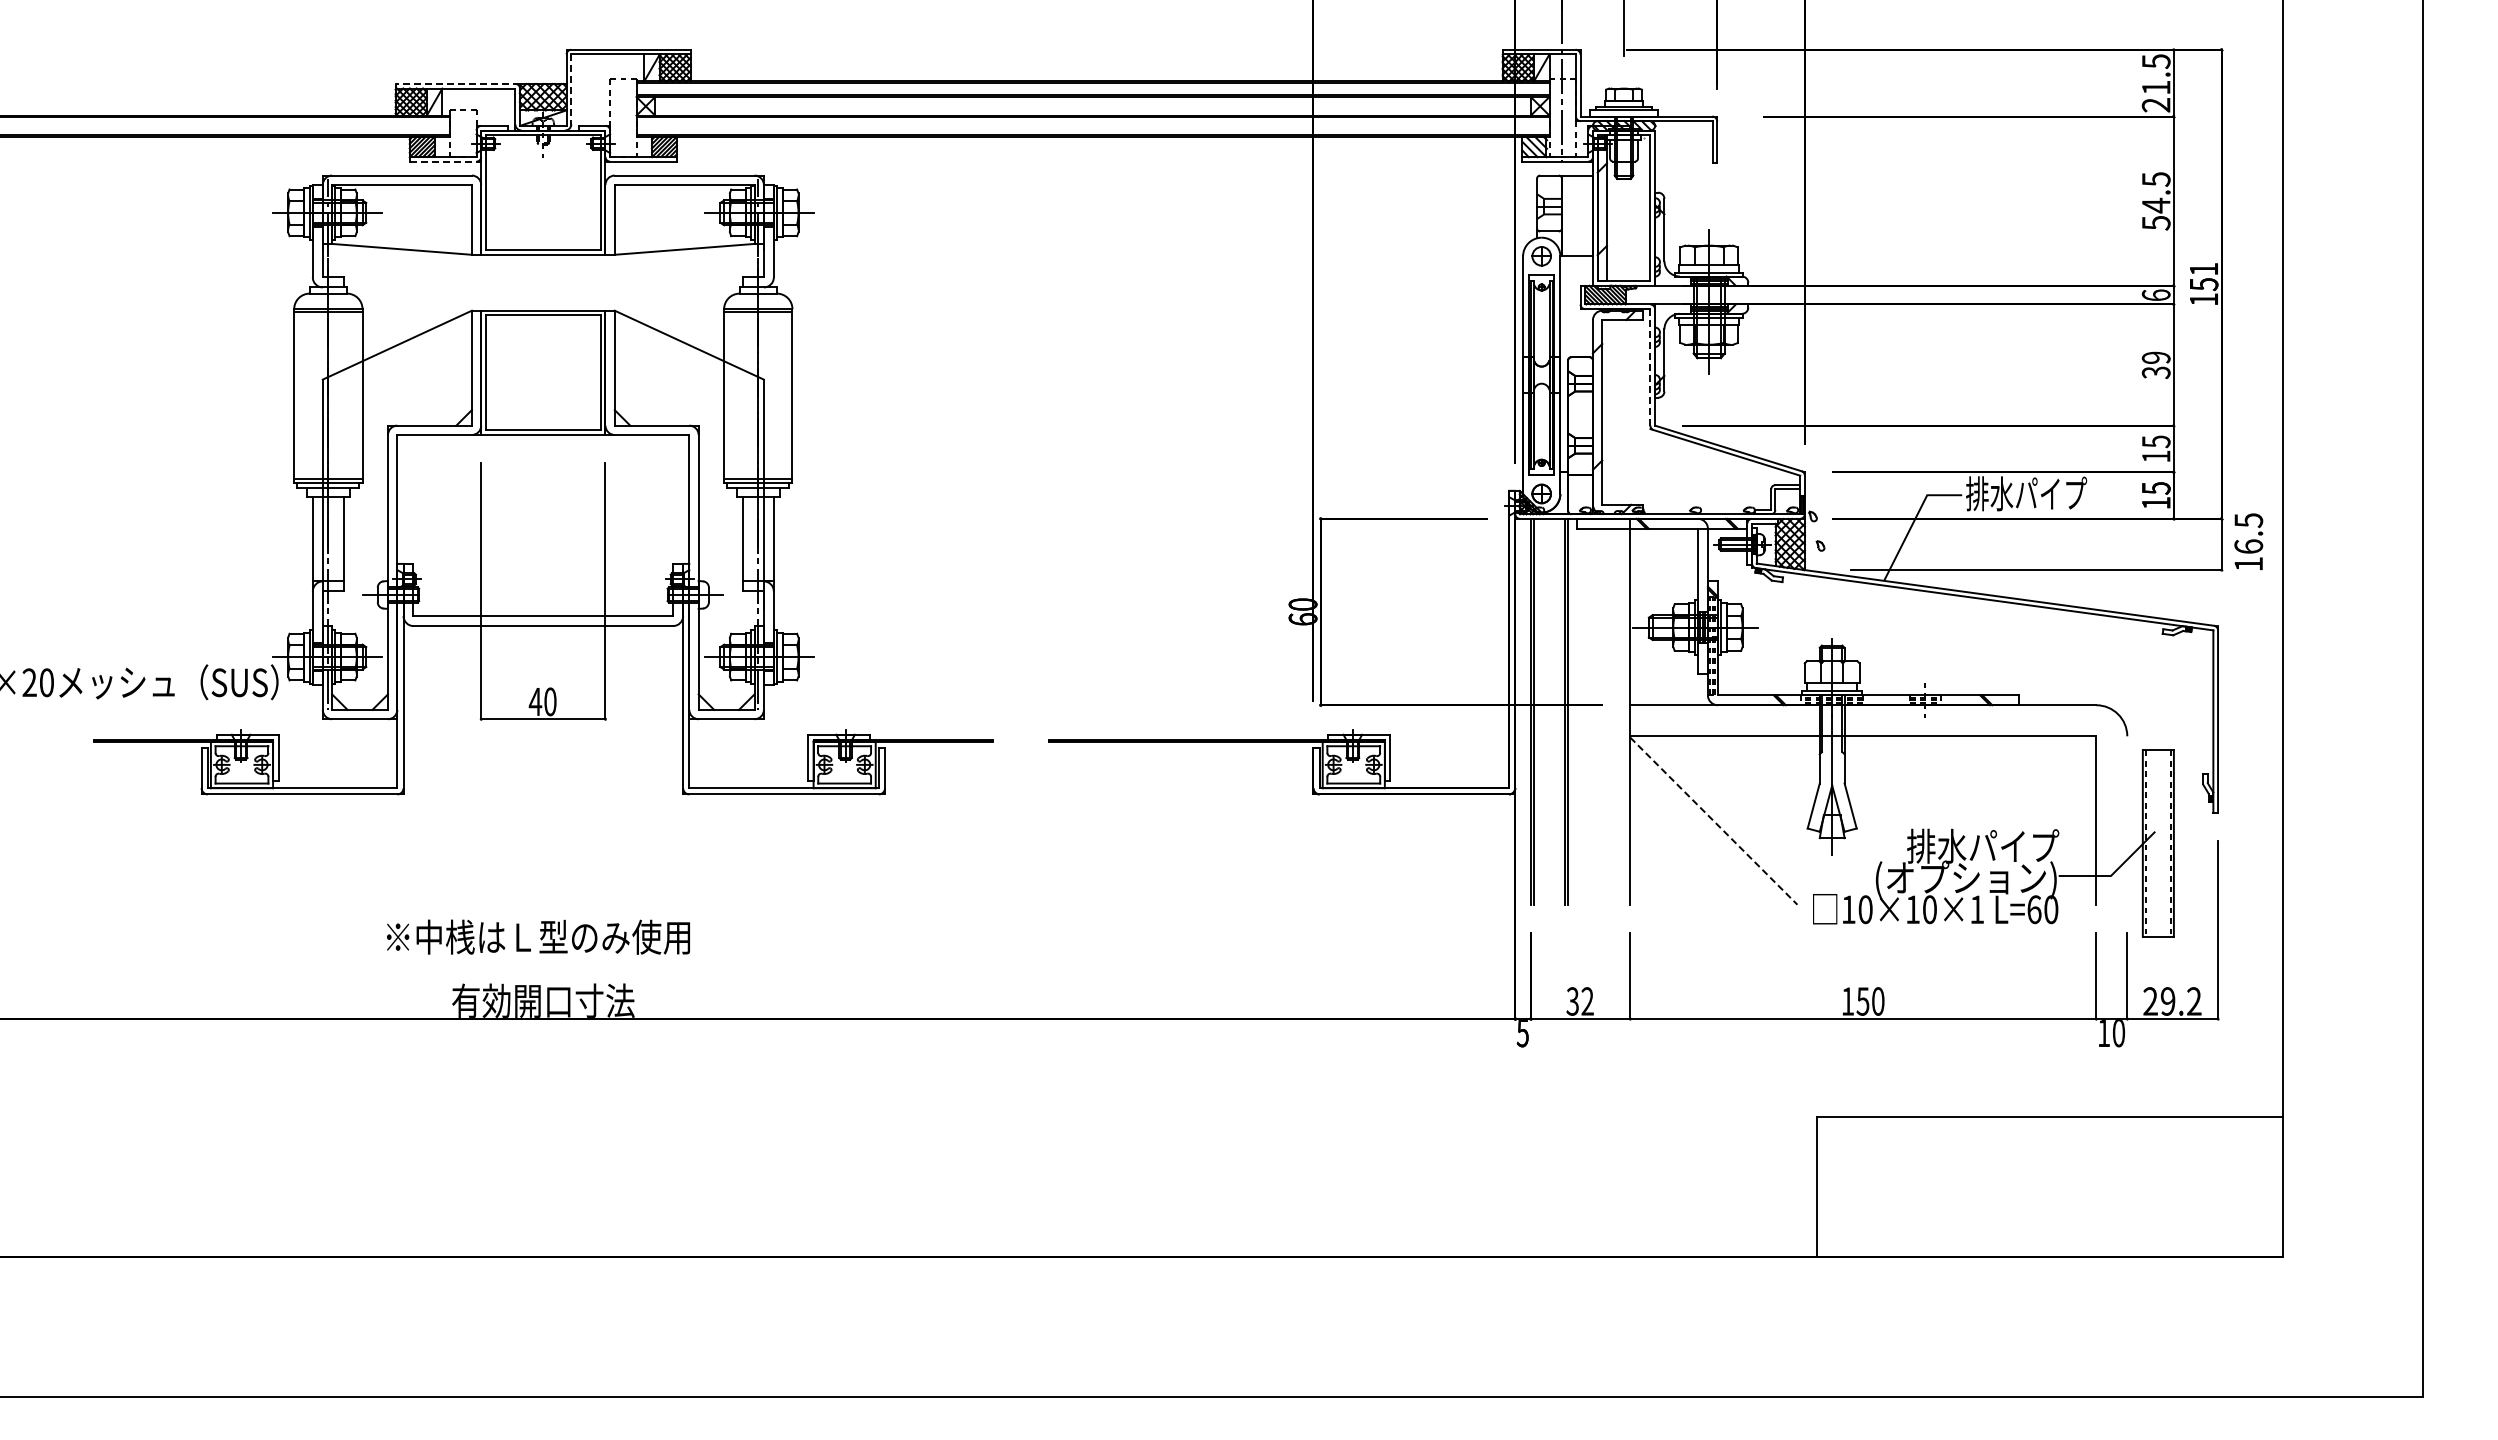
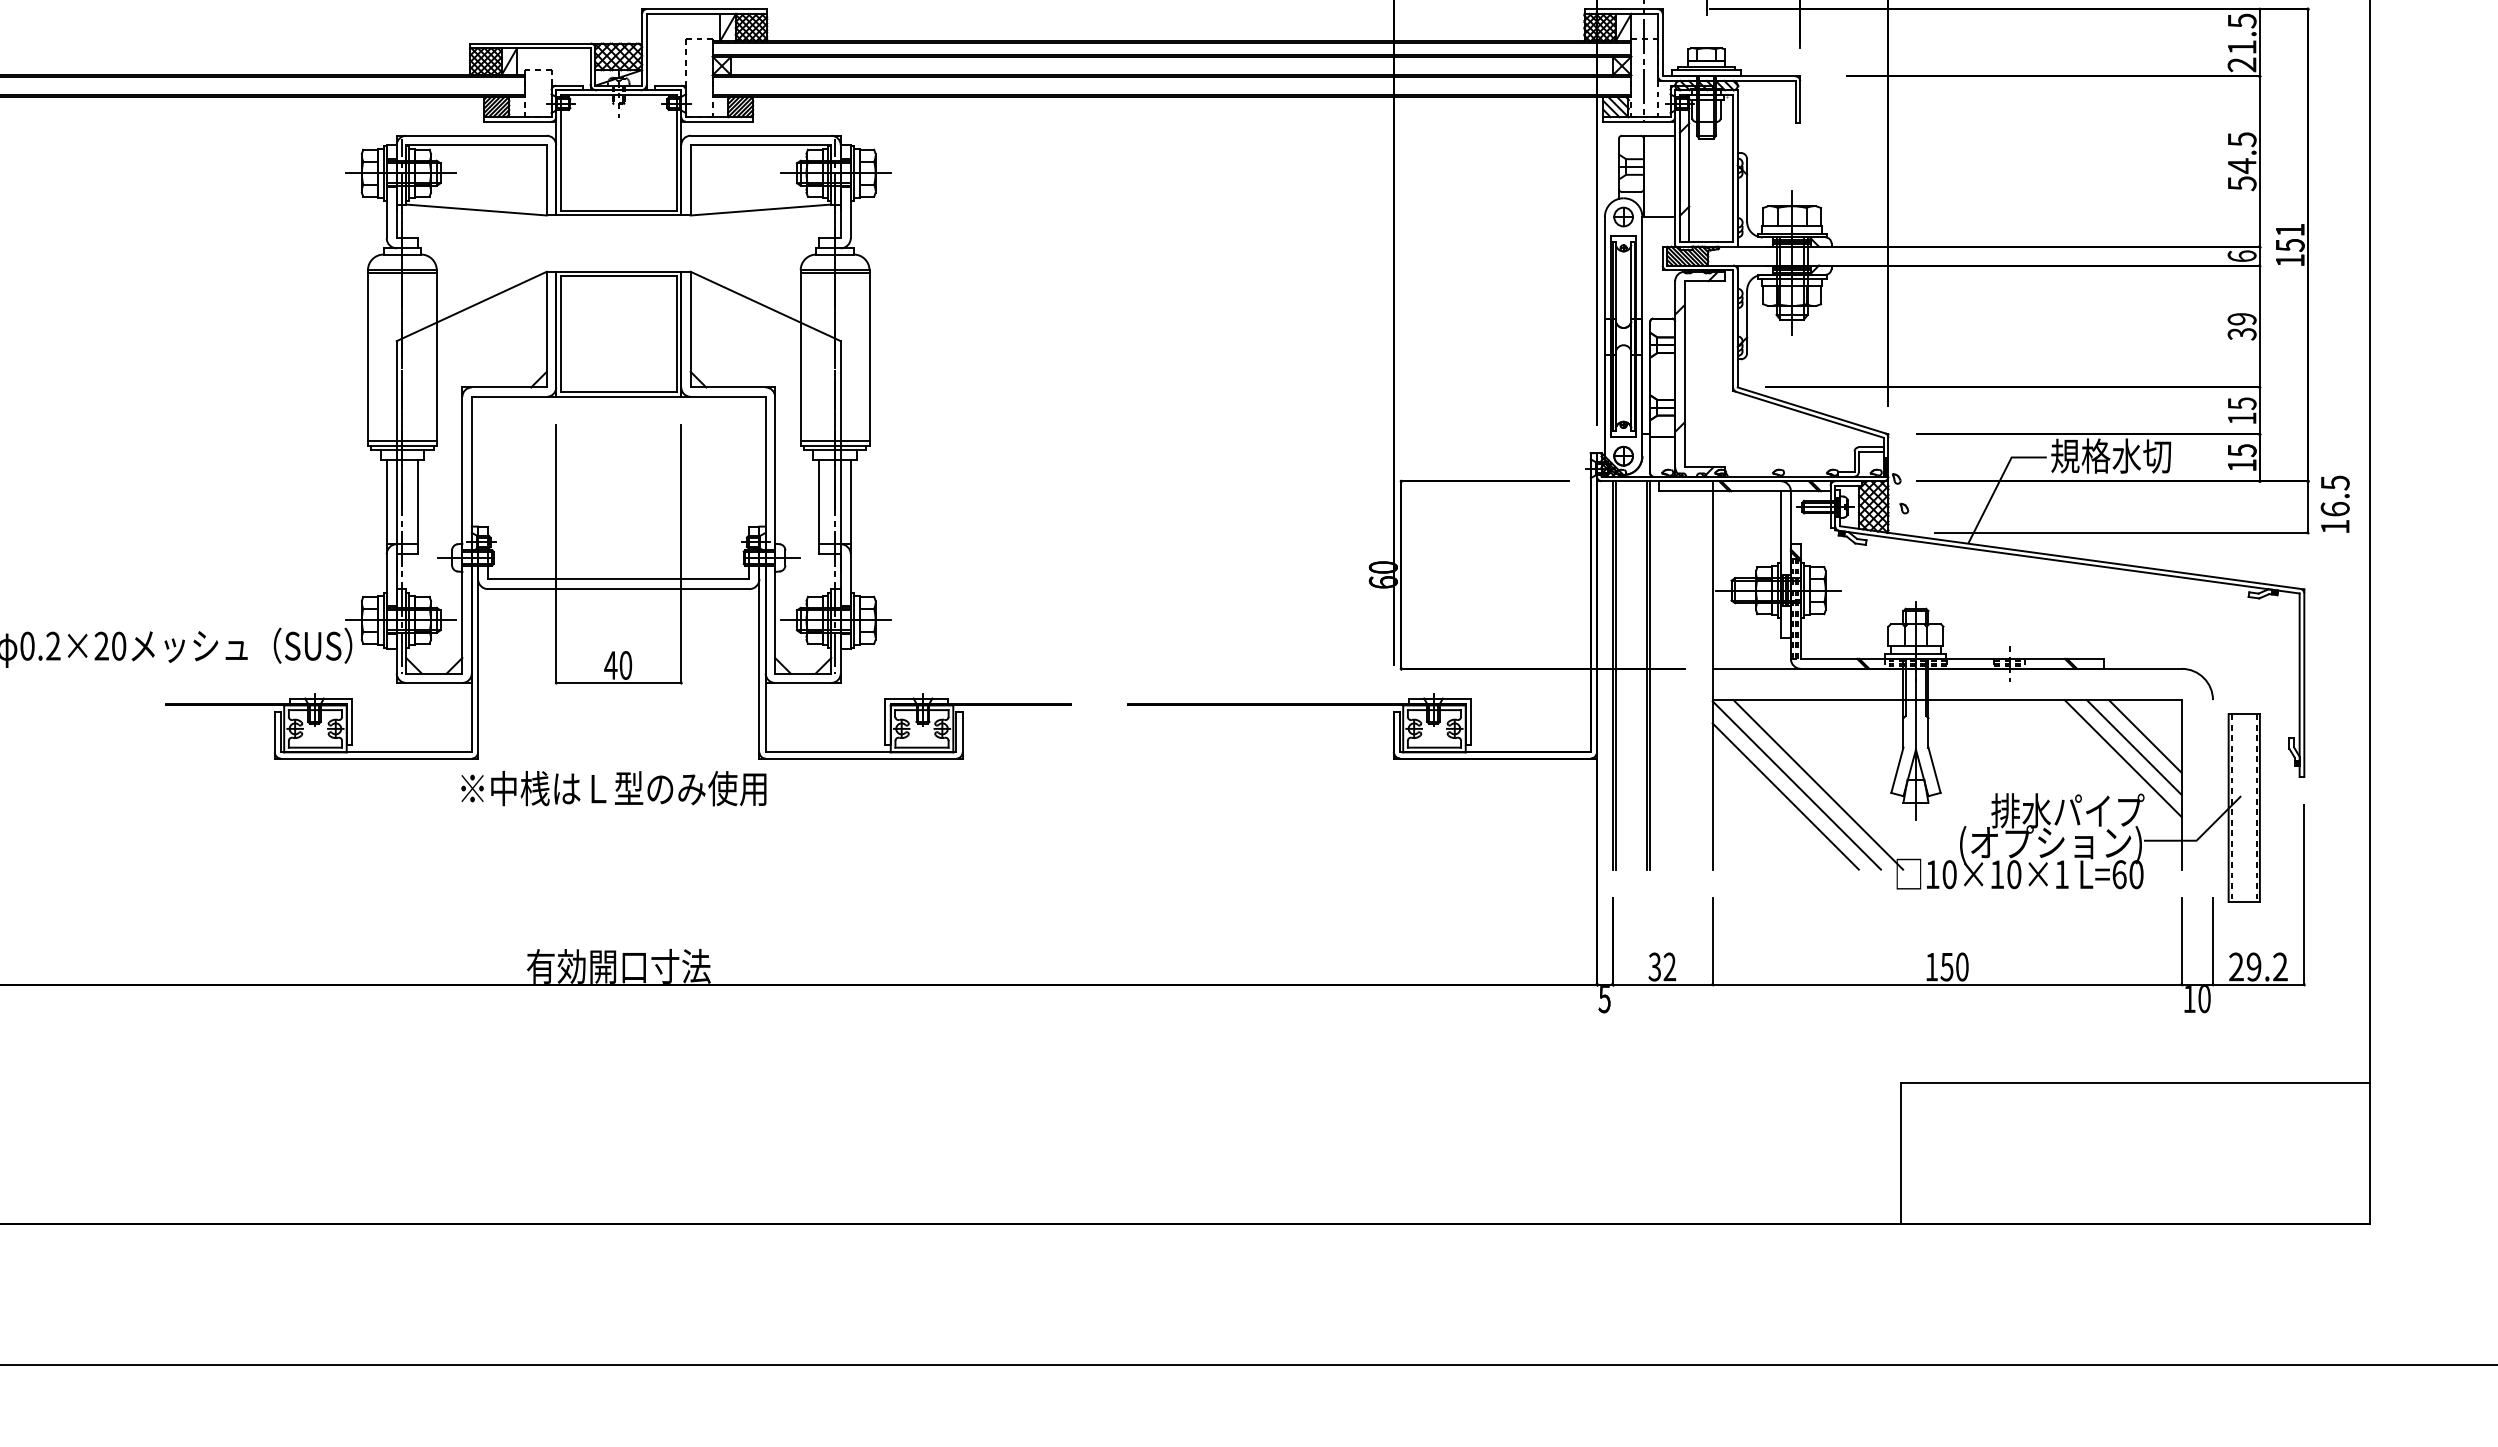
line: (457, 83) -> (532, 43), dashed -> solid
line: (571, 92) -> (647, 52), dashed -> solid
line: (445, 161) -> (520, 121), dashed -> solid
line: (1650, 369) -> (1733, 330), dashed -> solid
text: (2026, 493) -> (2111, 455), 排水パイプ -> 規格水切
line: (2059, 772) -> (2144, 736), added
line: (2048, 783) -> (2133, 747), added
line: (2037, 794) -> (2122, 758), added
line: (1734, 820) -> (1817, 784), added
line: (1714, 821) -> (1797, 785), dashed -> solid
line: (1702, 831) -> (1785, 795), added
text: (538, 936) -> (613, 787), moved

